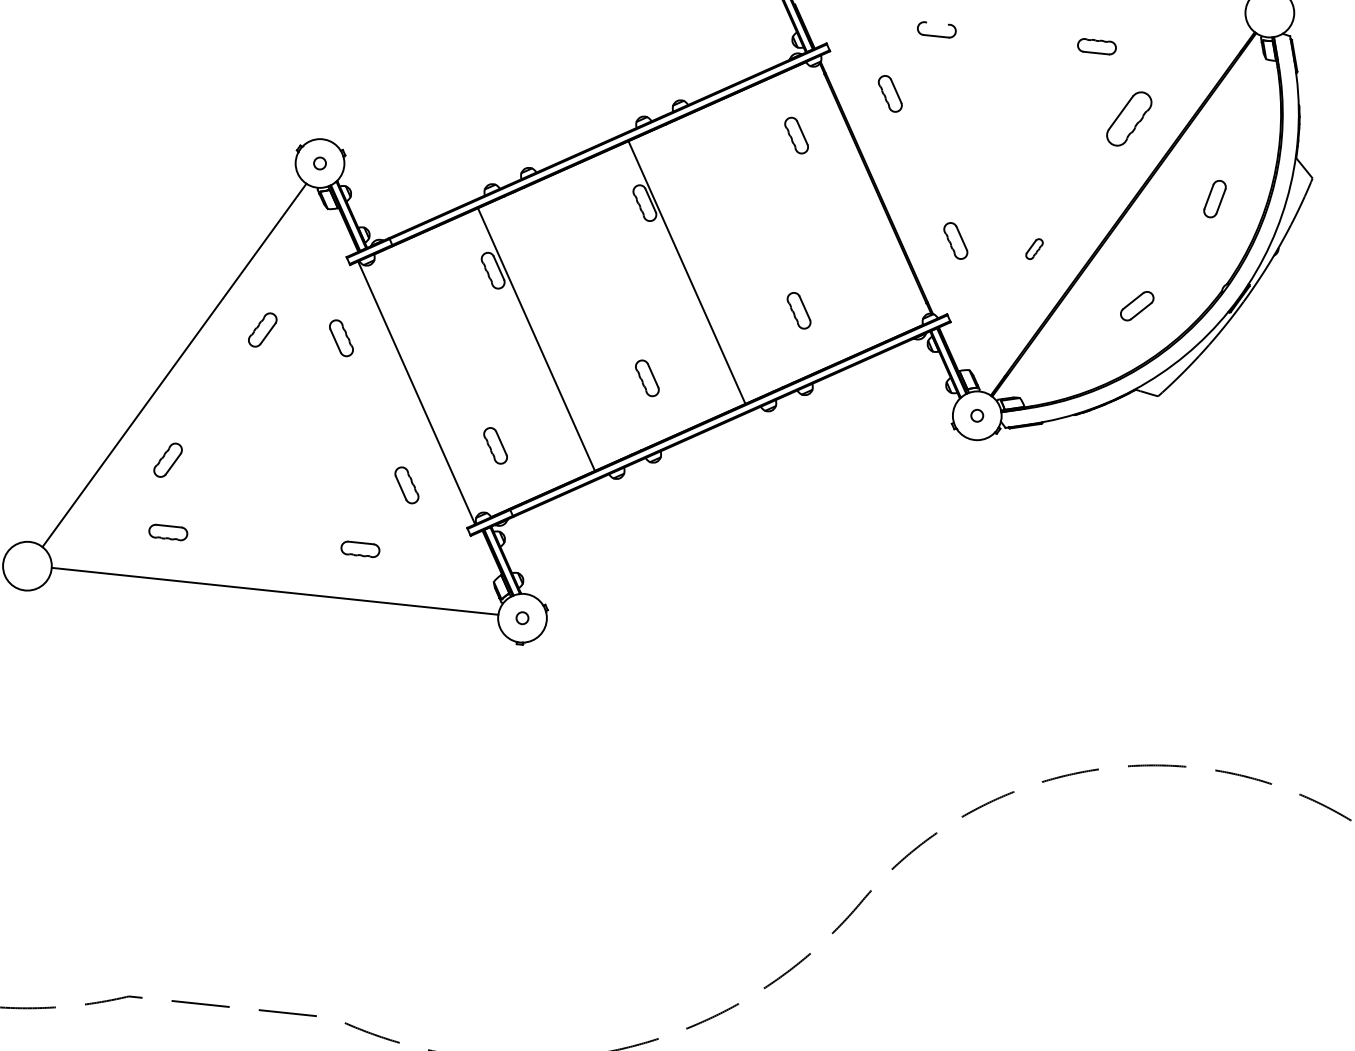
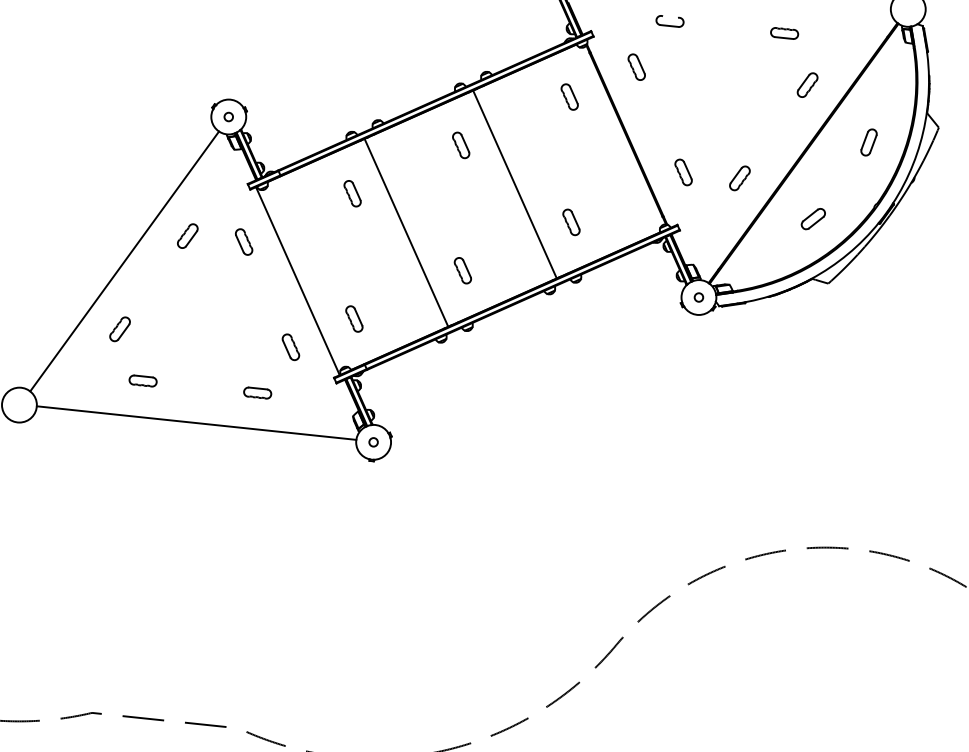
part: (1128, 118) -> (807, 84), size x0.62
part: (1034, 248) -> (739, 177), size x1.67
line: (686, 272) -> (514, 184), moved
line: (535, 339) -> (405, 232), moved
part: (168, 532) -> (143, 381), moved

